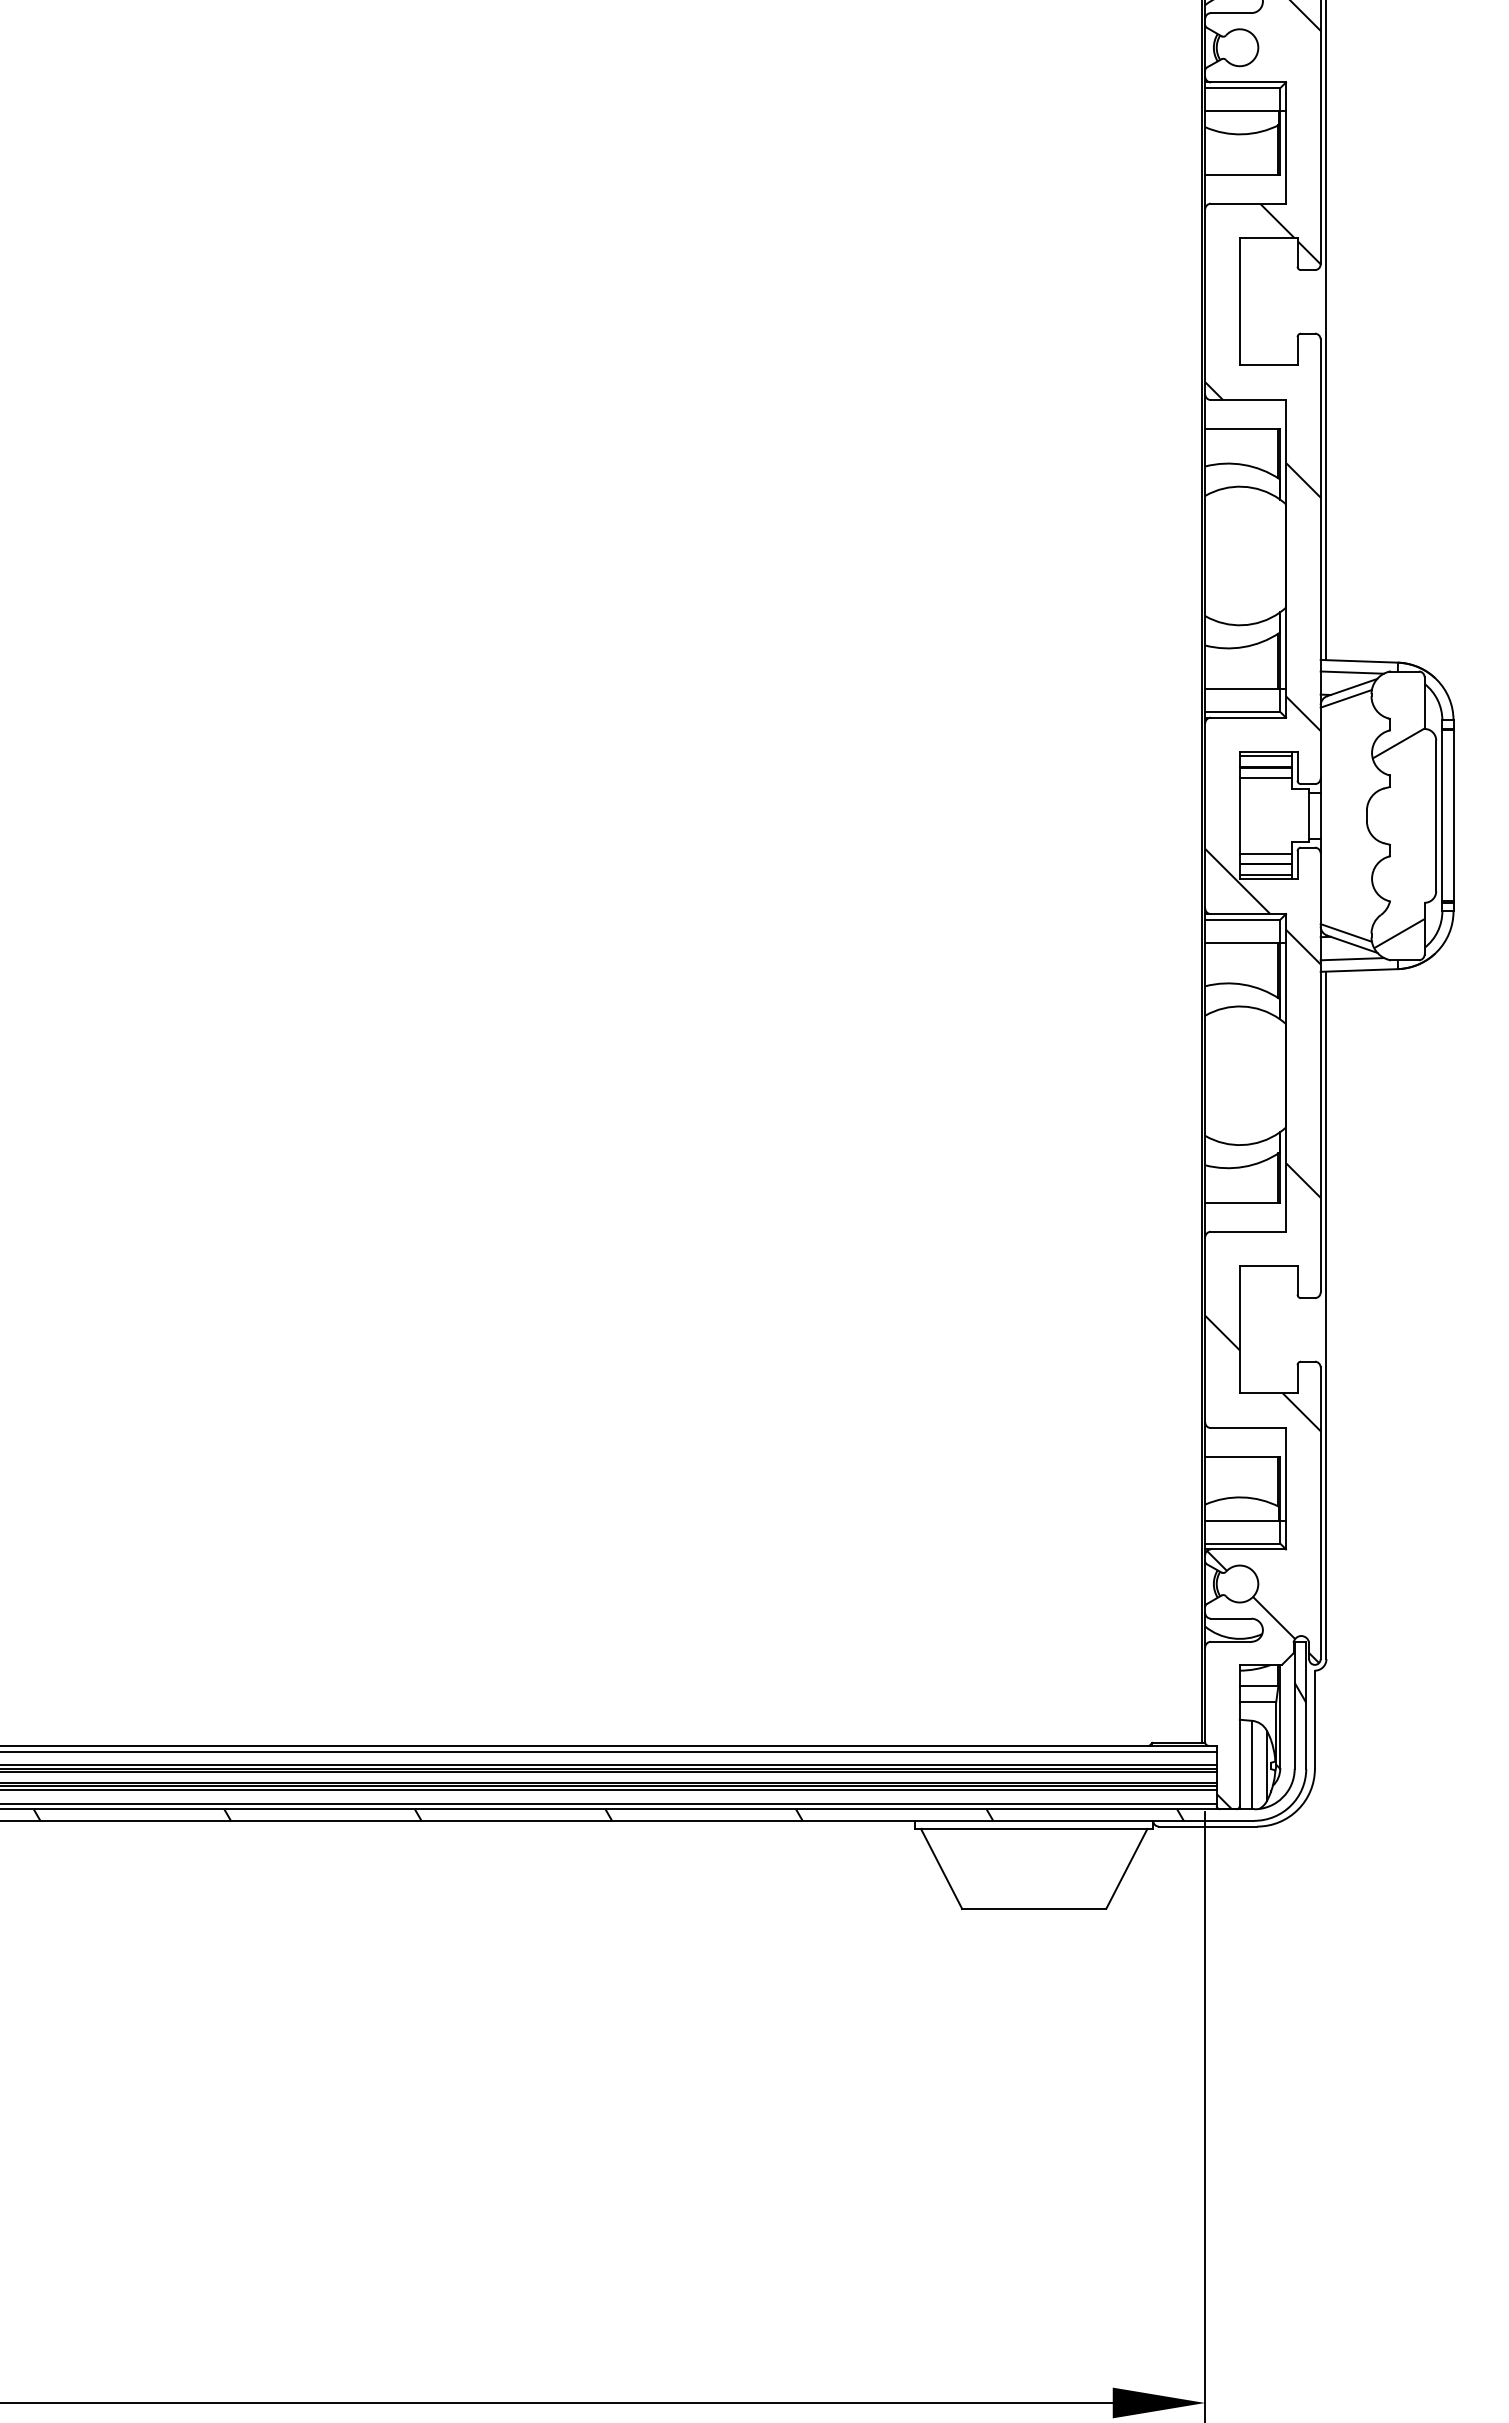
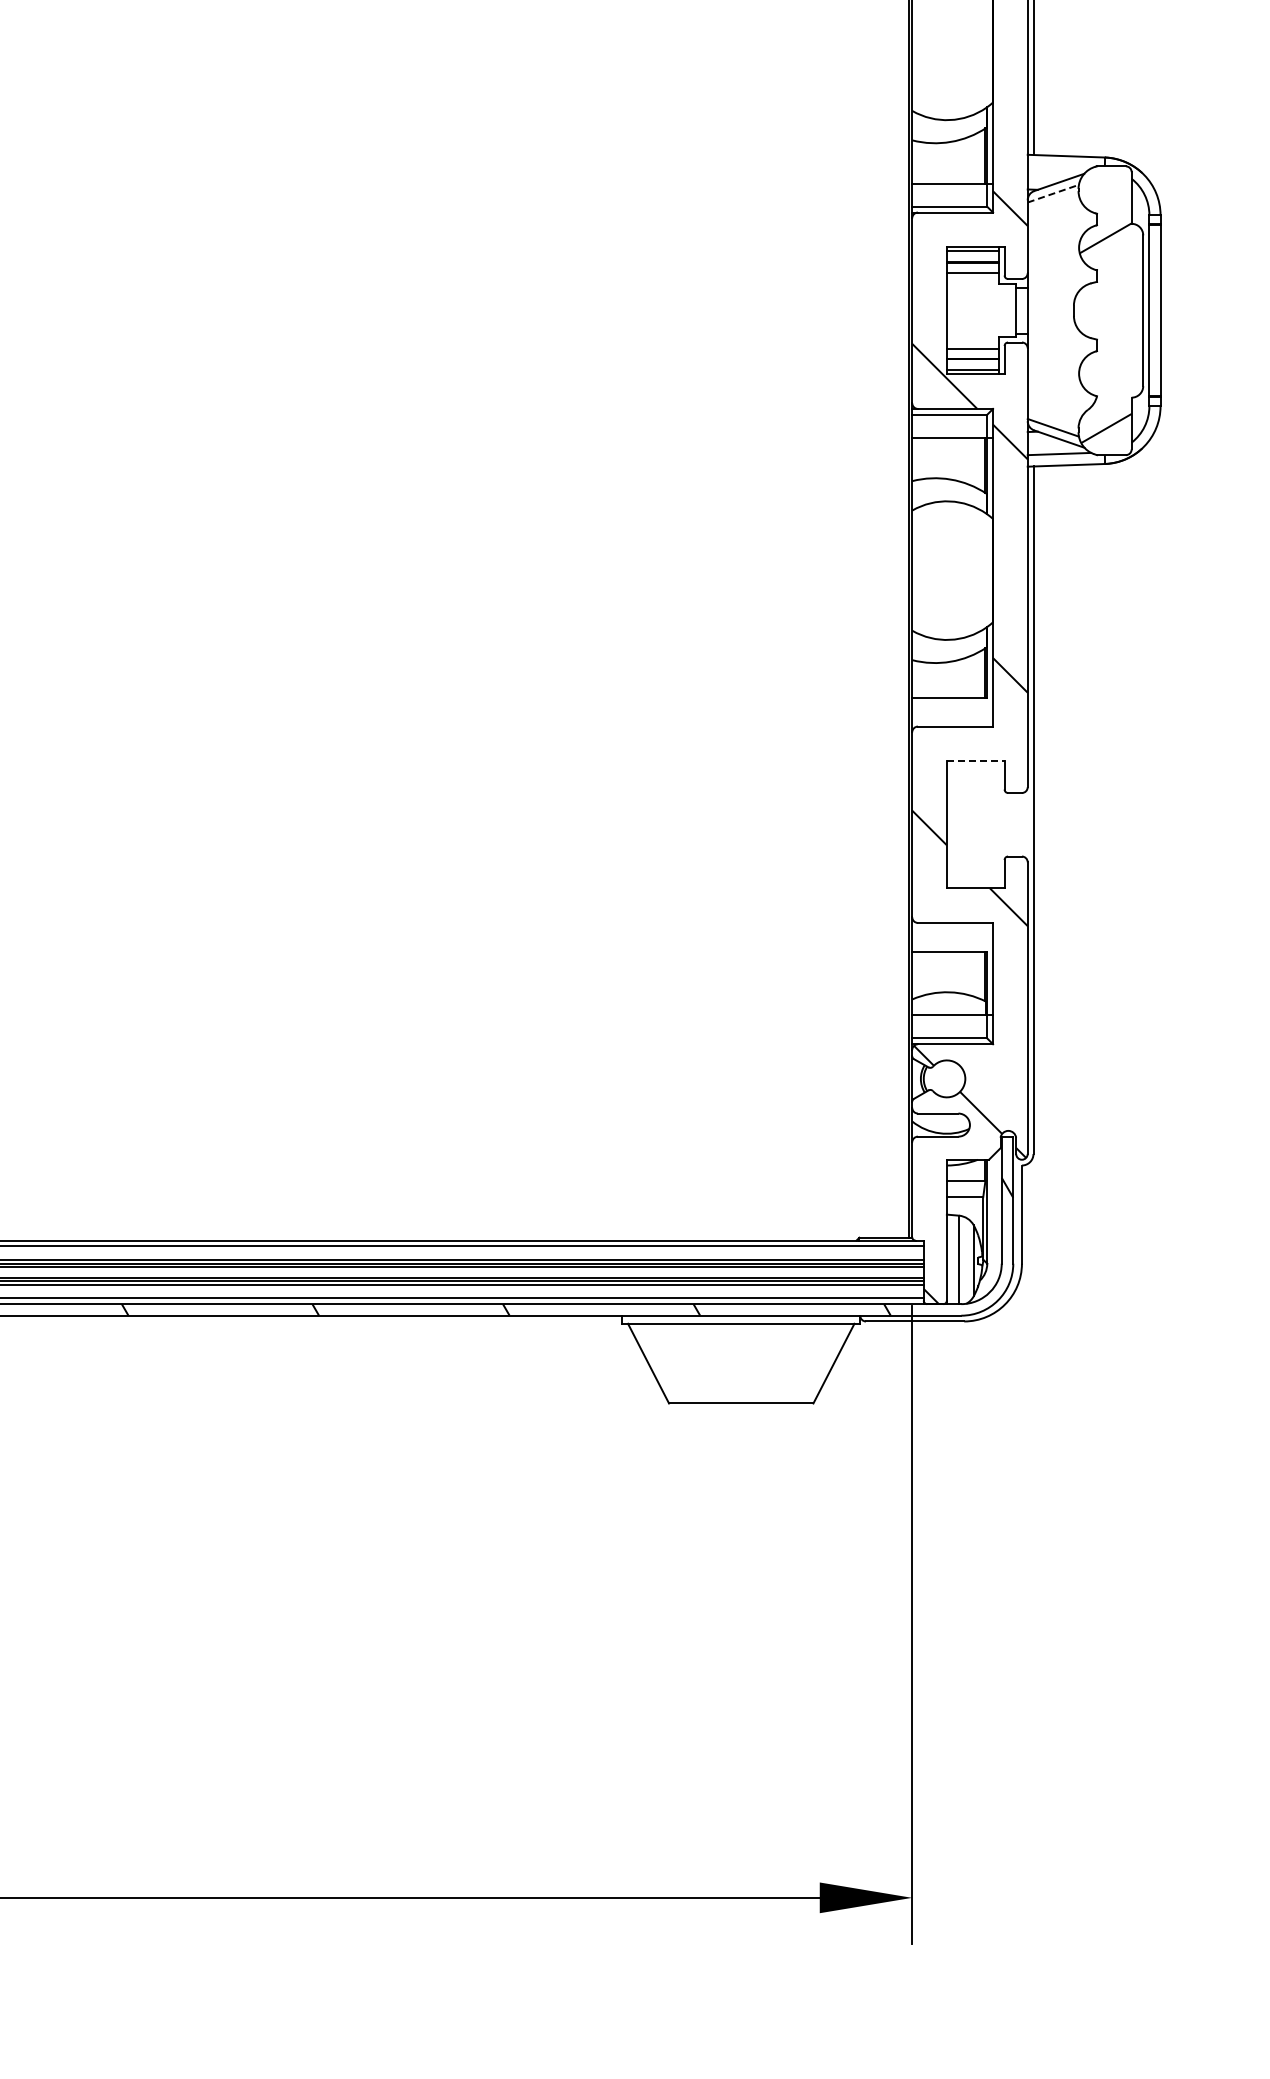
line: (1351, 672) -> (1058, 167), removed
line: (1346, 698) -> (1053, 193), solid -> dashed
line: (1268, 1266) -> (975, 761), solid -> dashed

